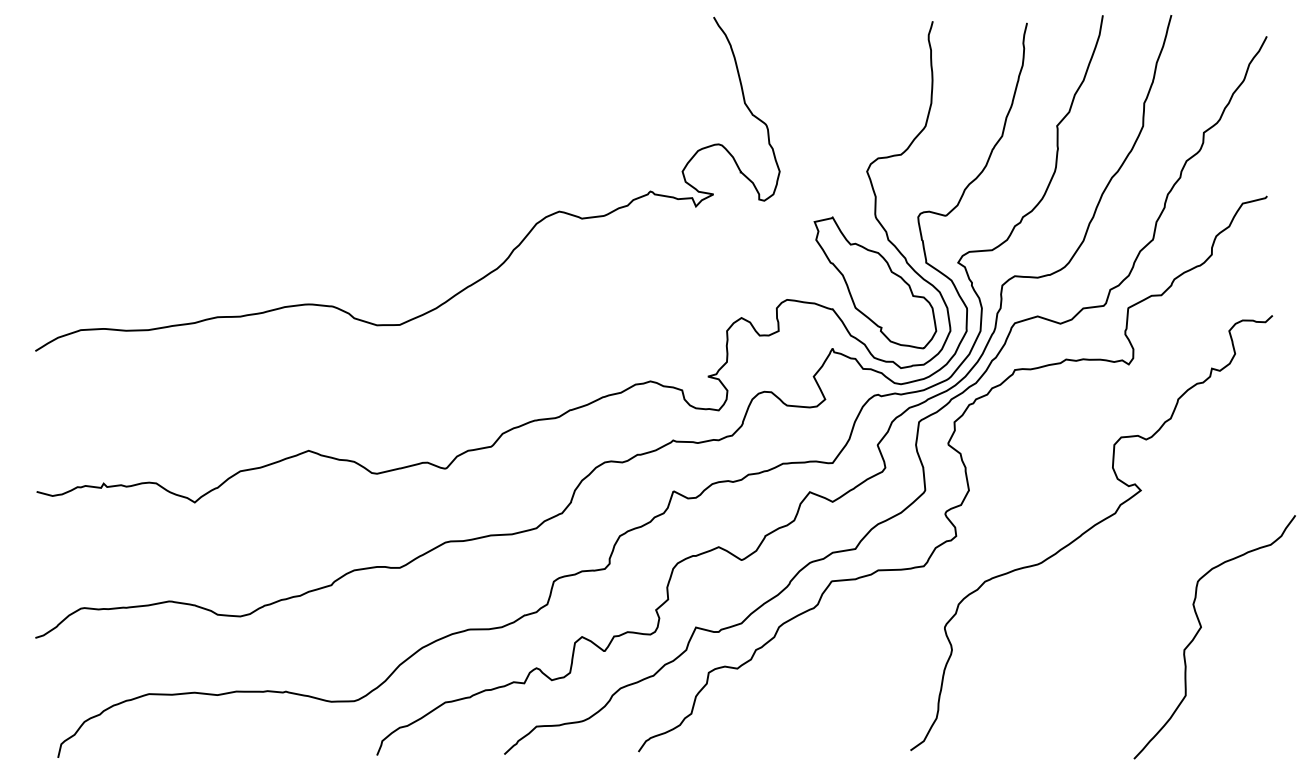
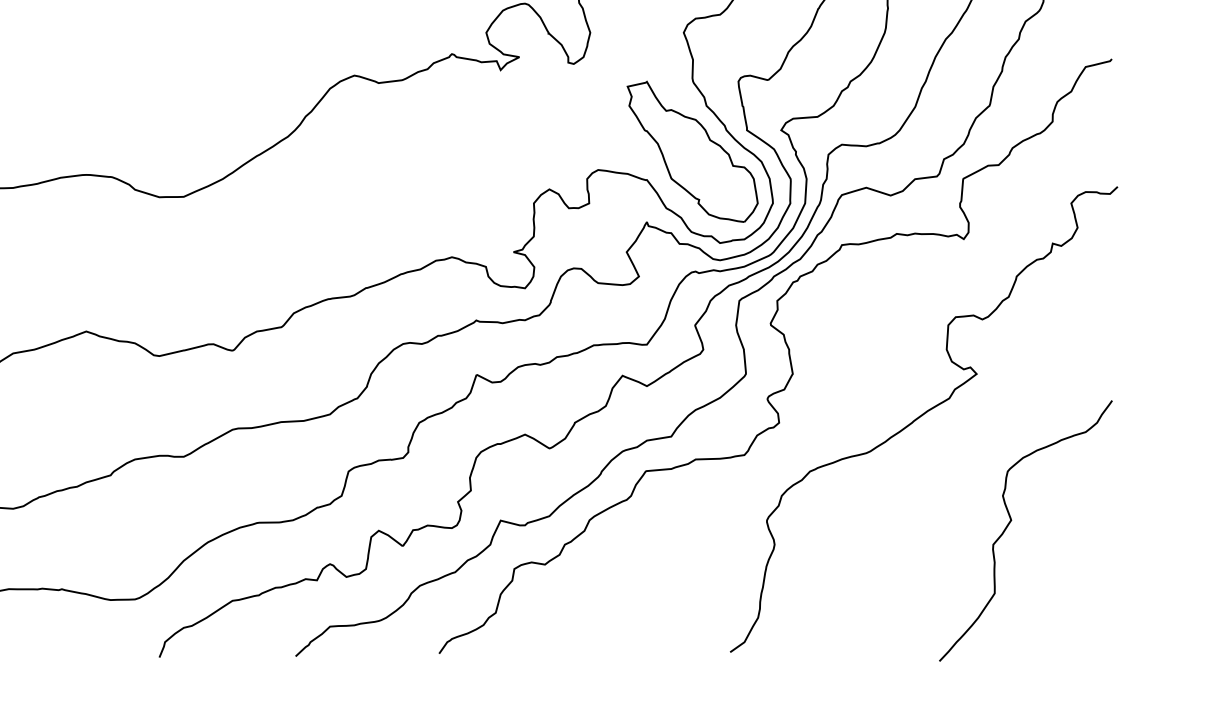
curve: (1200, 630) -> (1010, 523), moved

